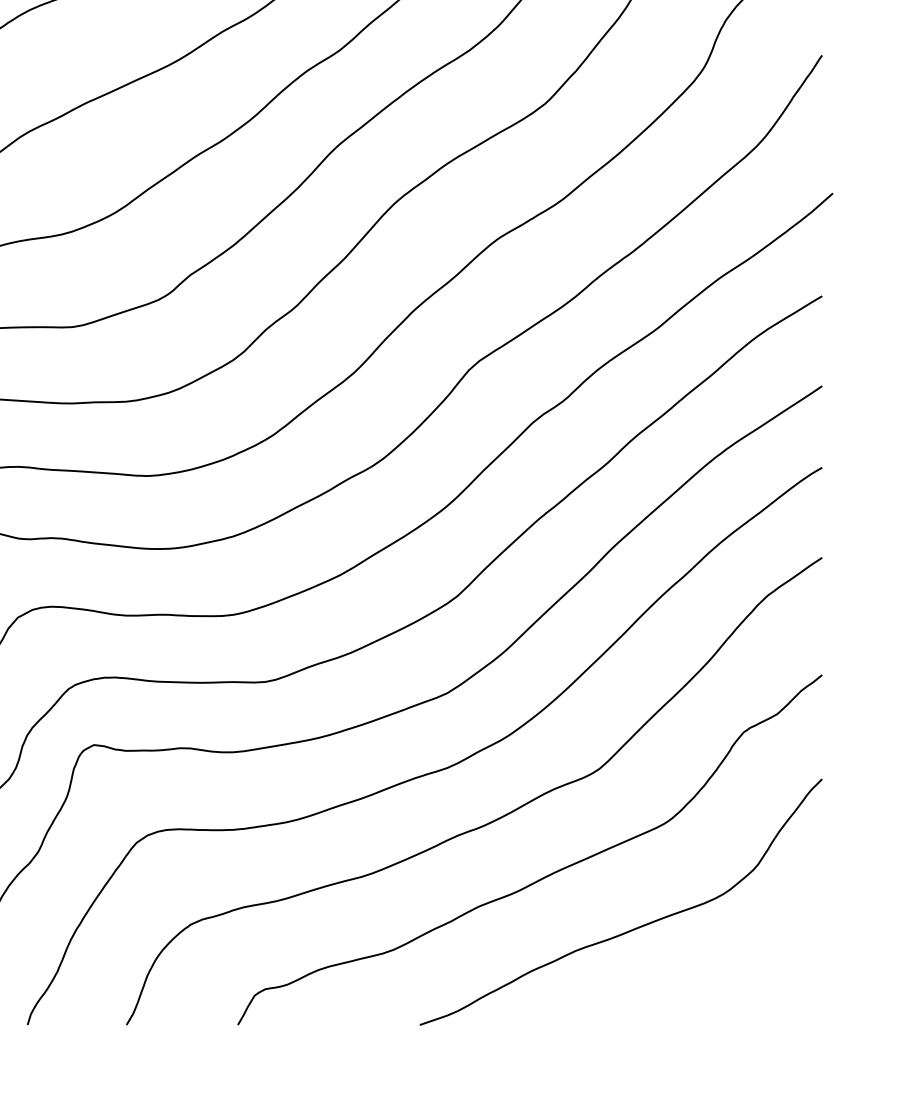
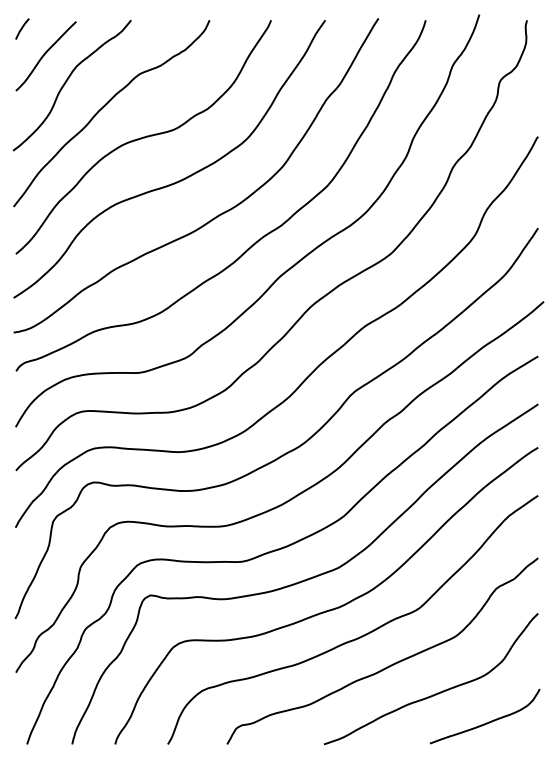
curve: (725, 983) -> (486, 722), added

